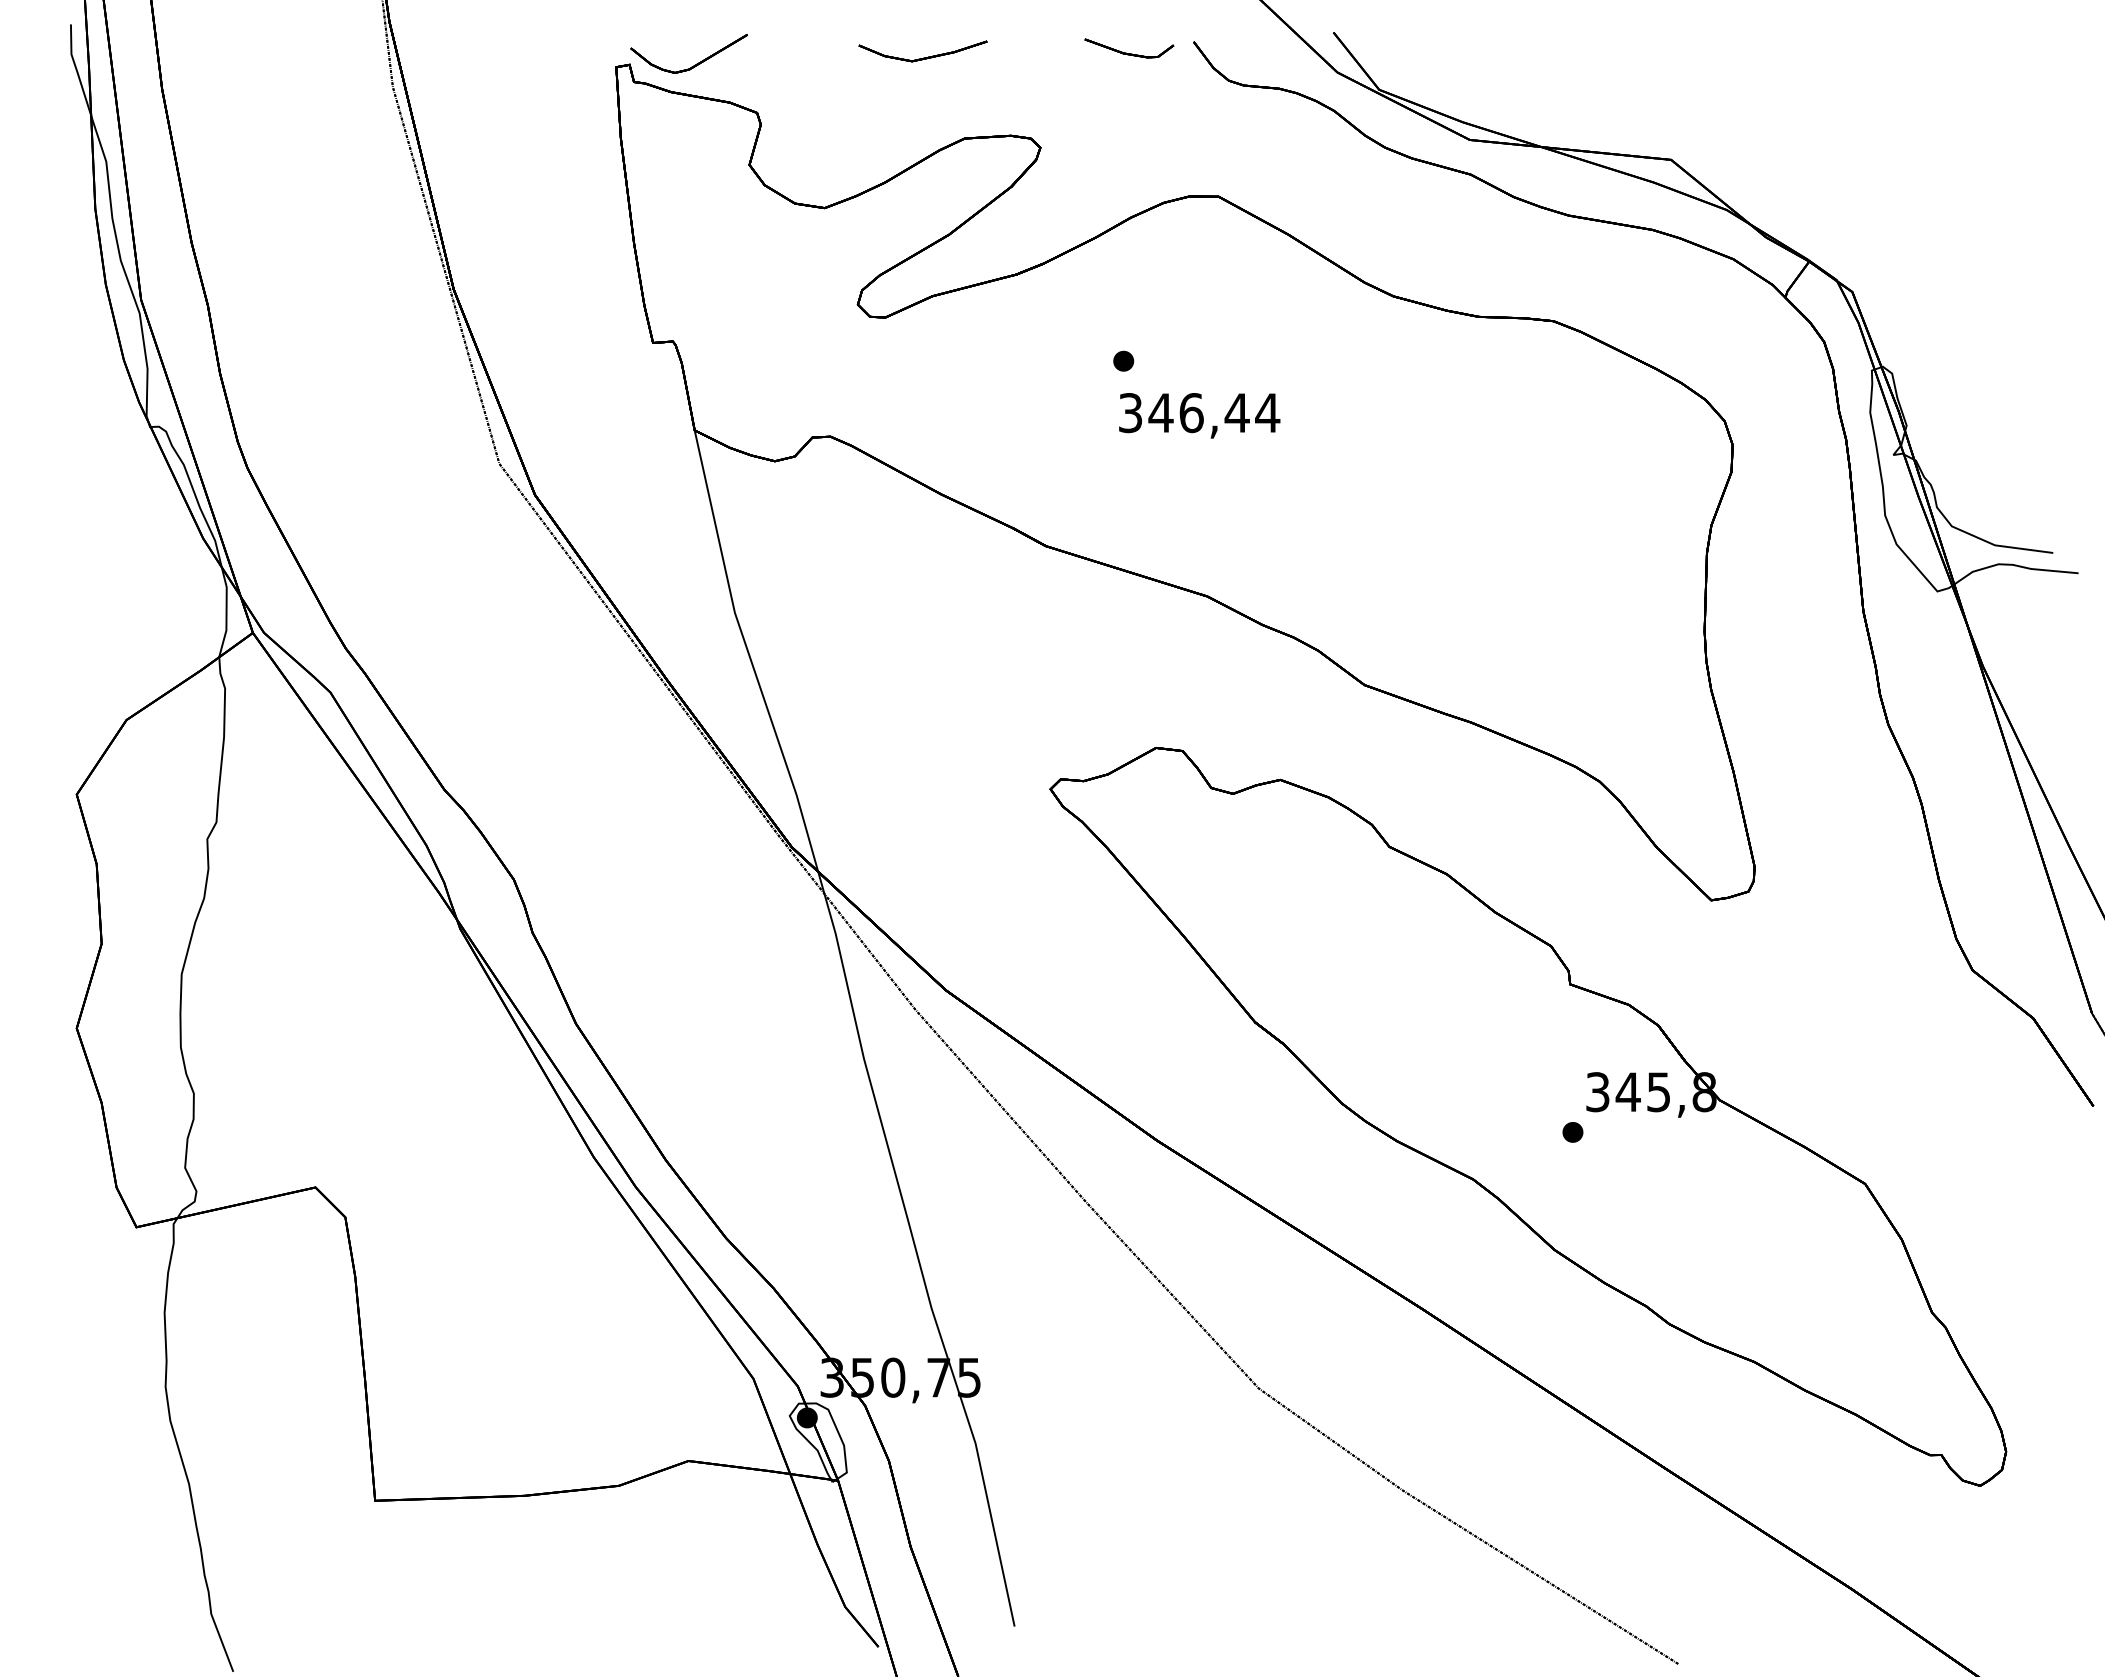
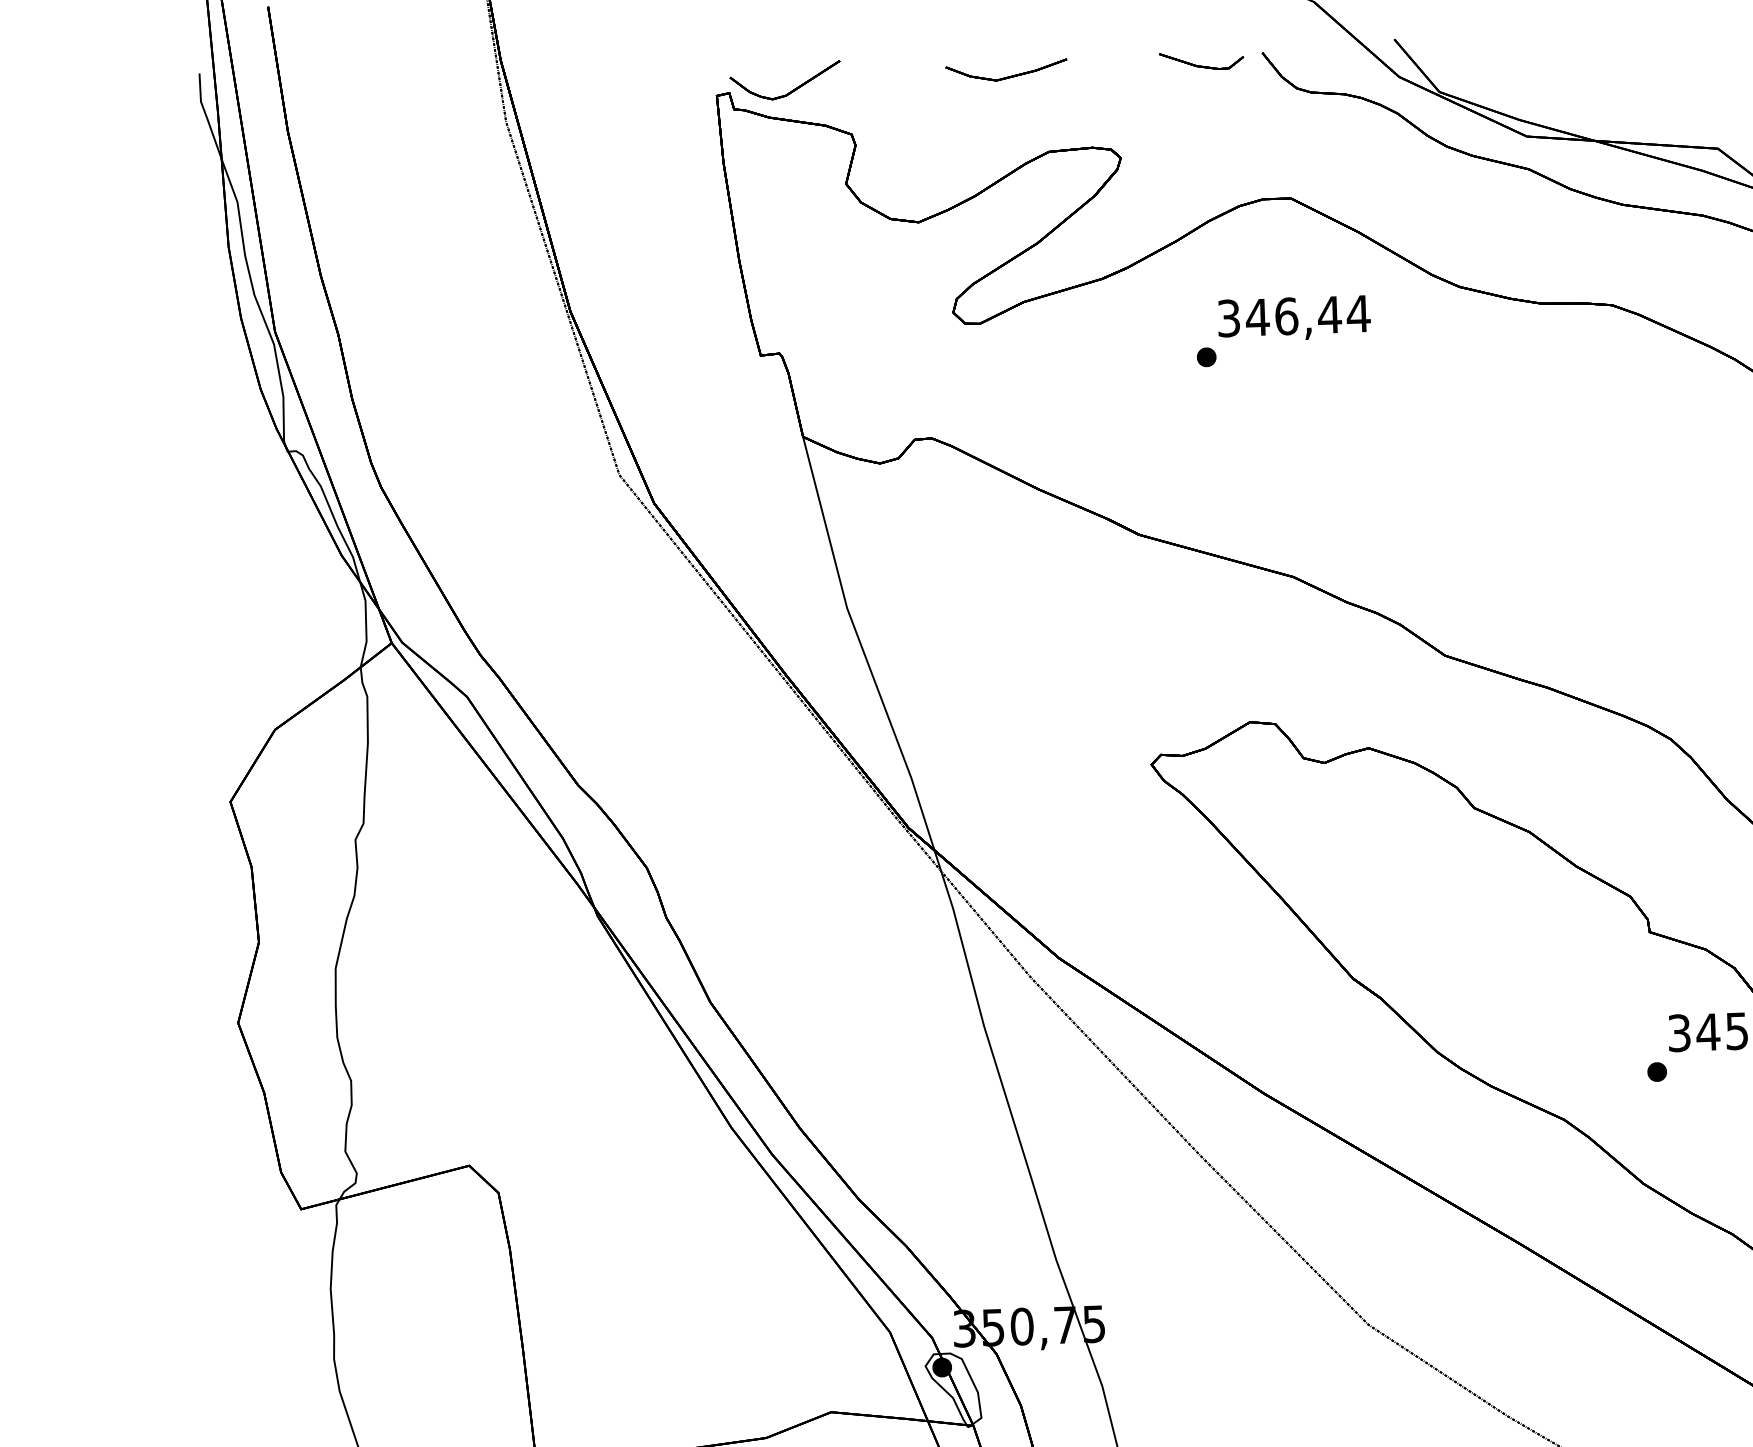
text: (1199, 415) -> (1294, 318), moved

